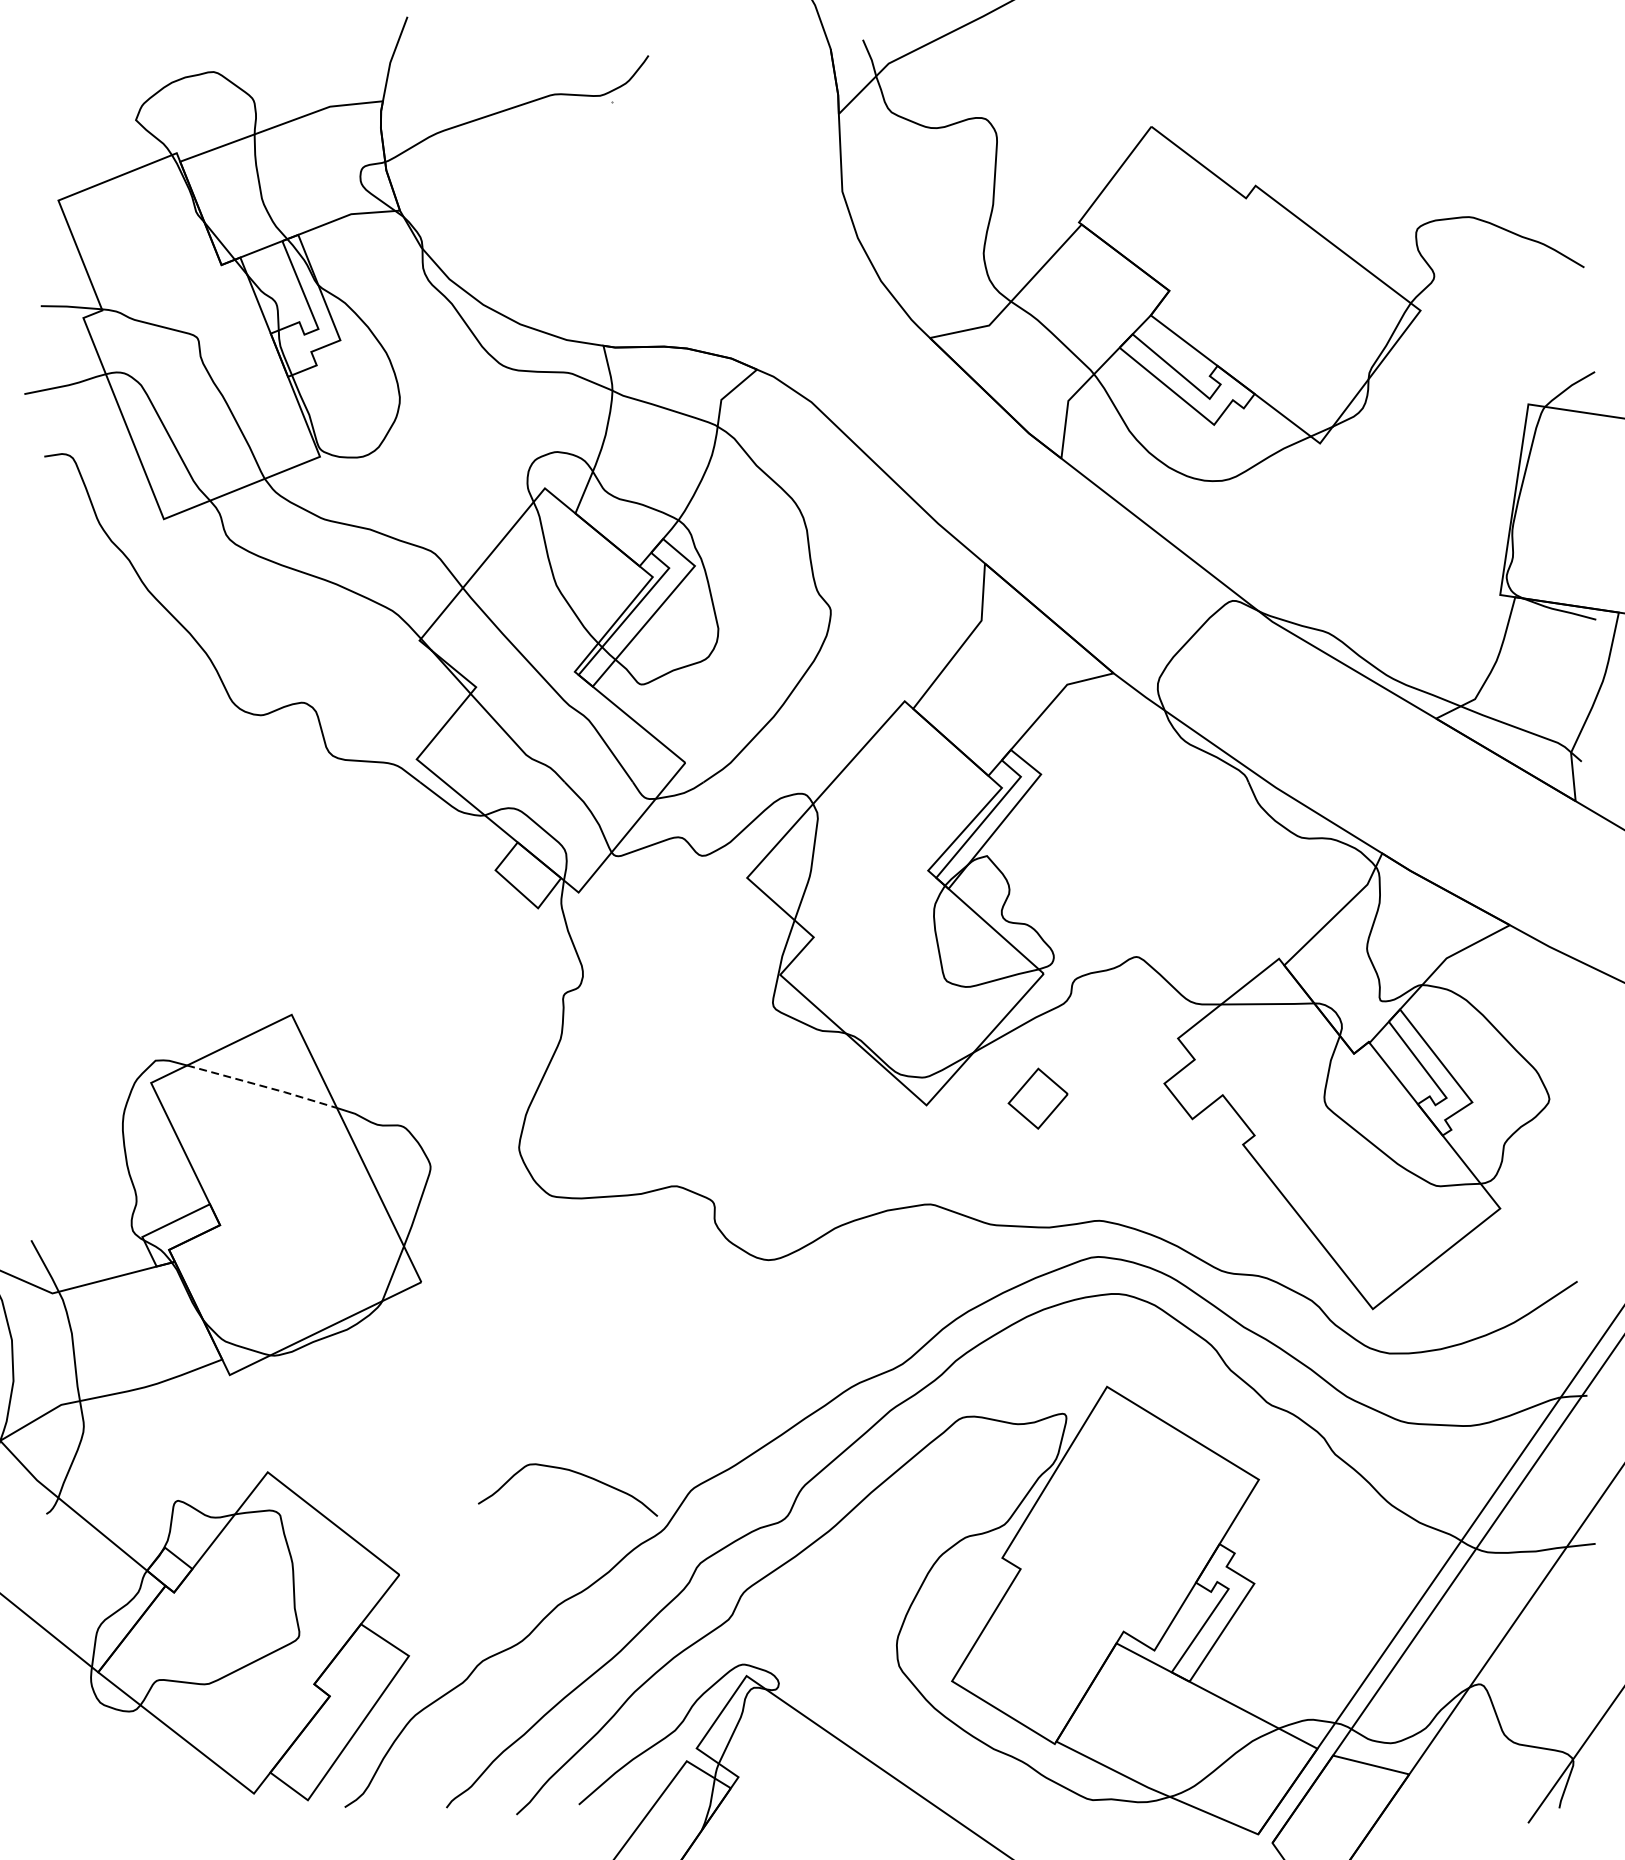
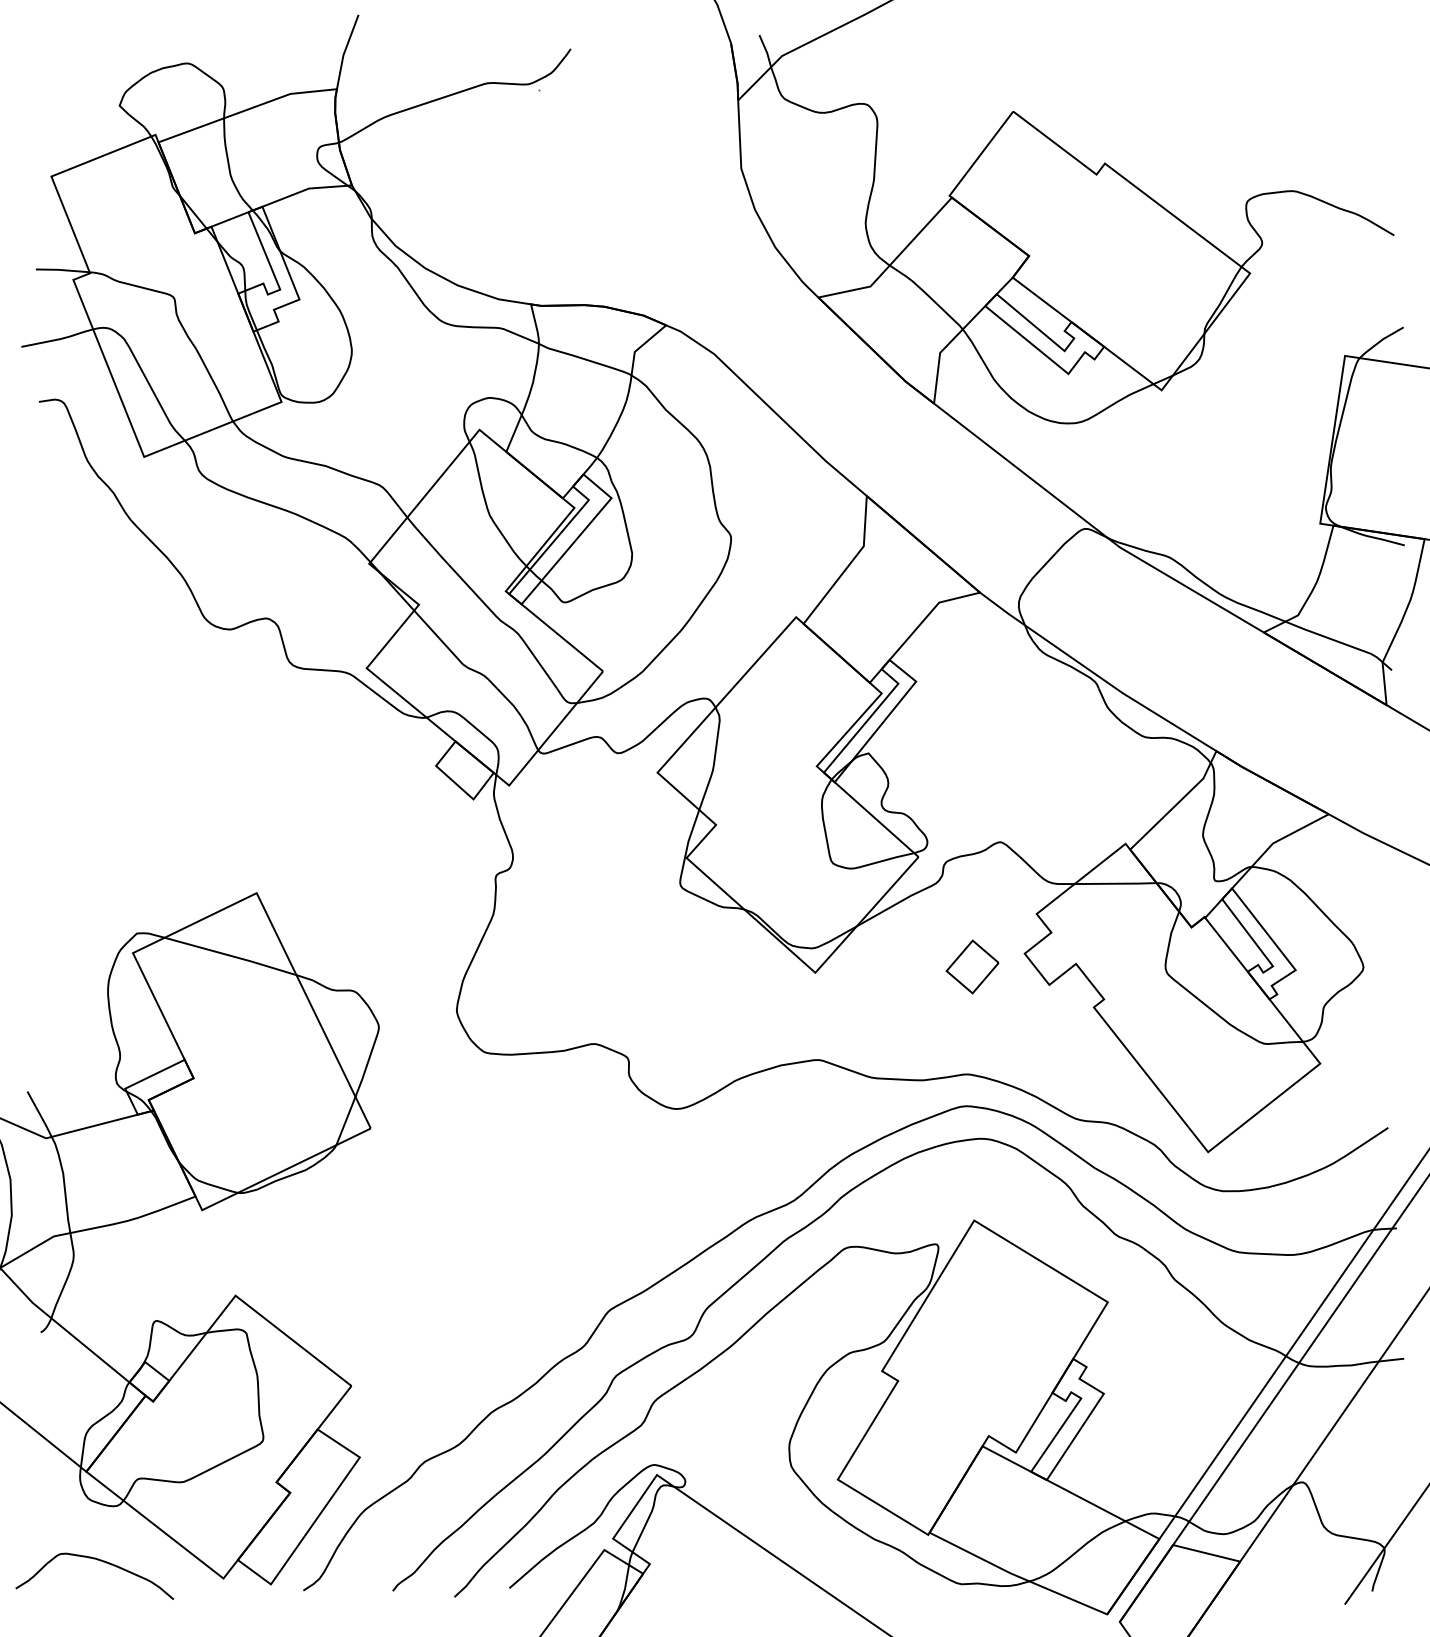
line: (263, 1086) -> (231, 956), dashed -> solid
part: (1038, 1098) -> (972, 966), moved
curve: (574, 1473) -> (100, 1561), moved

